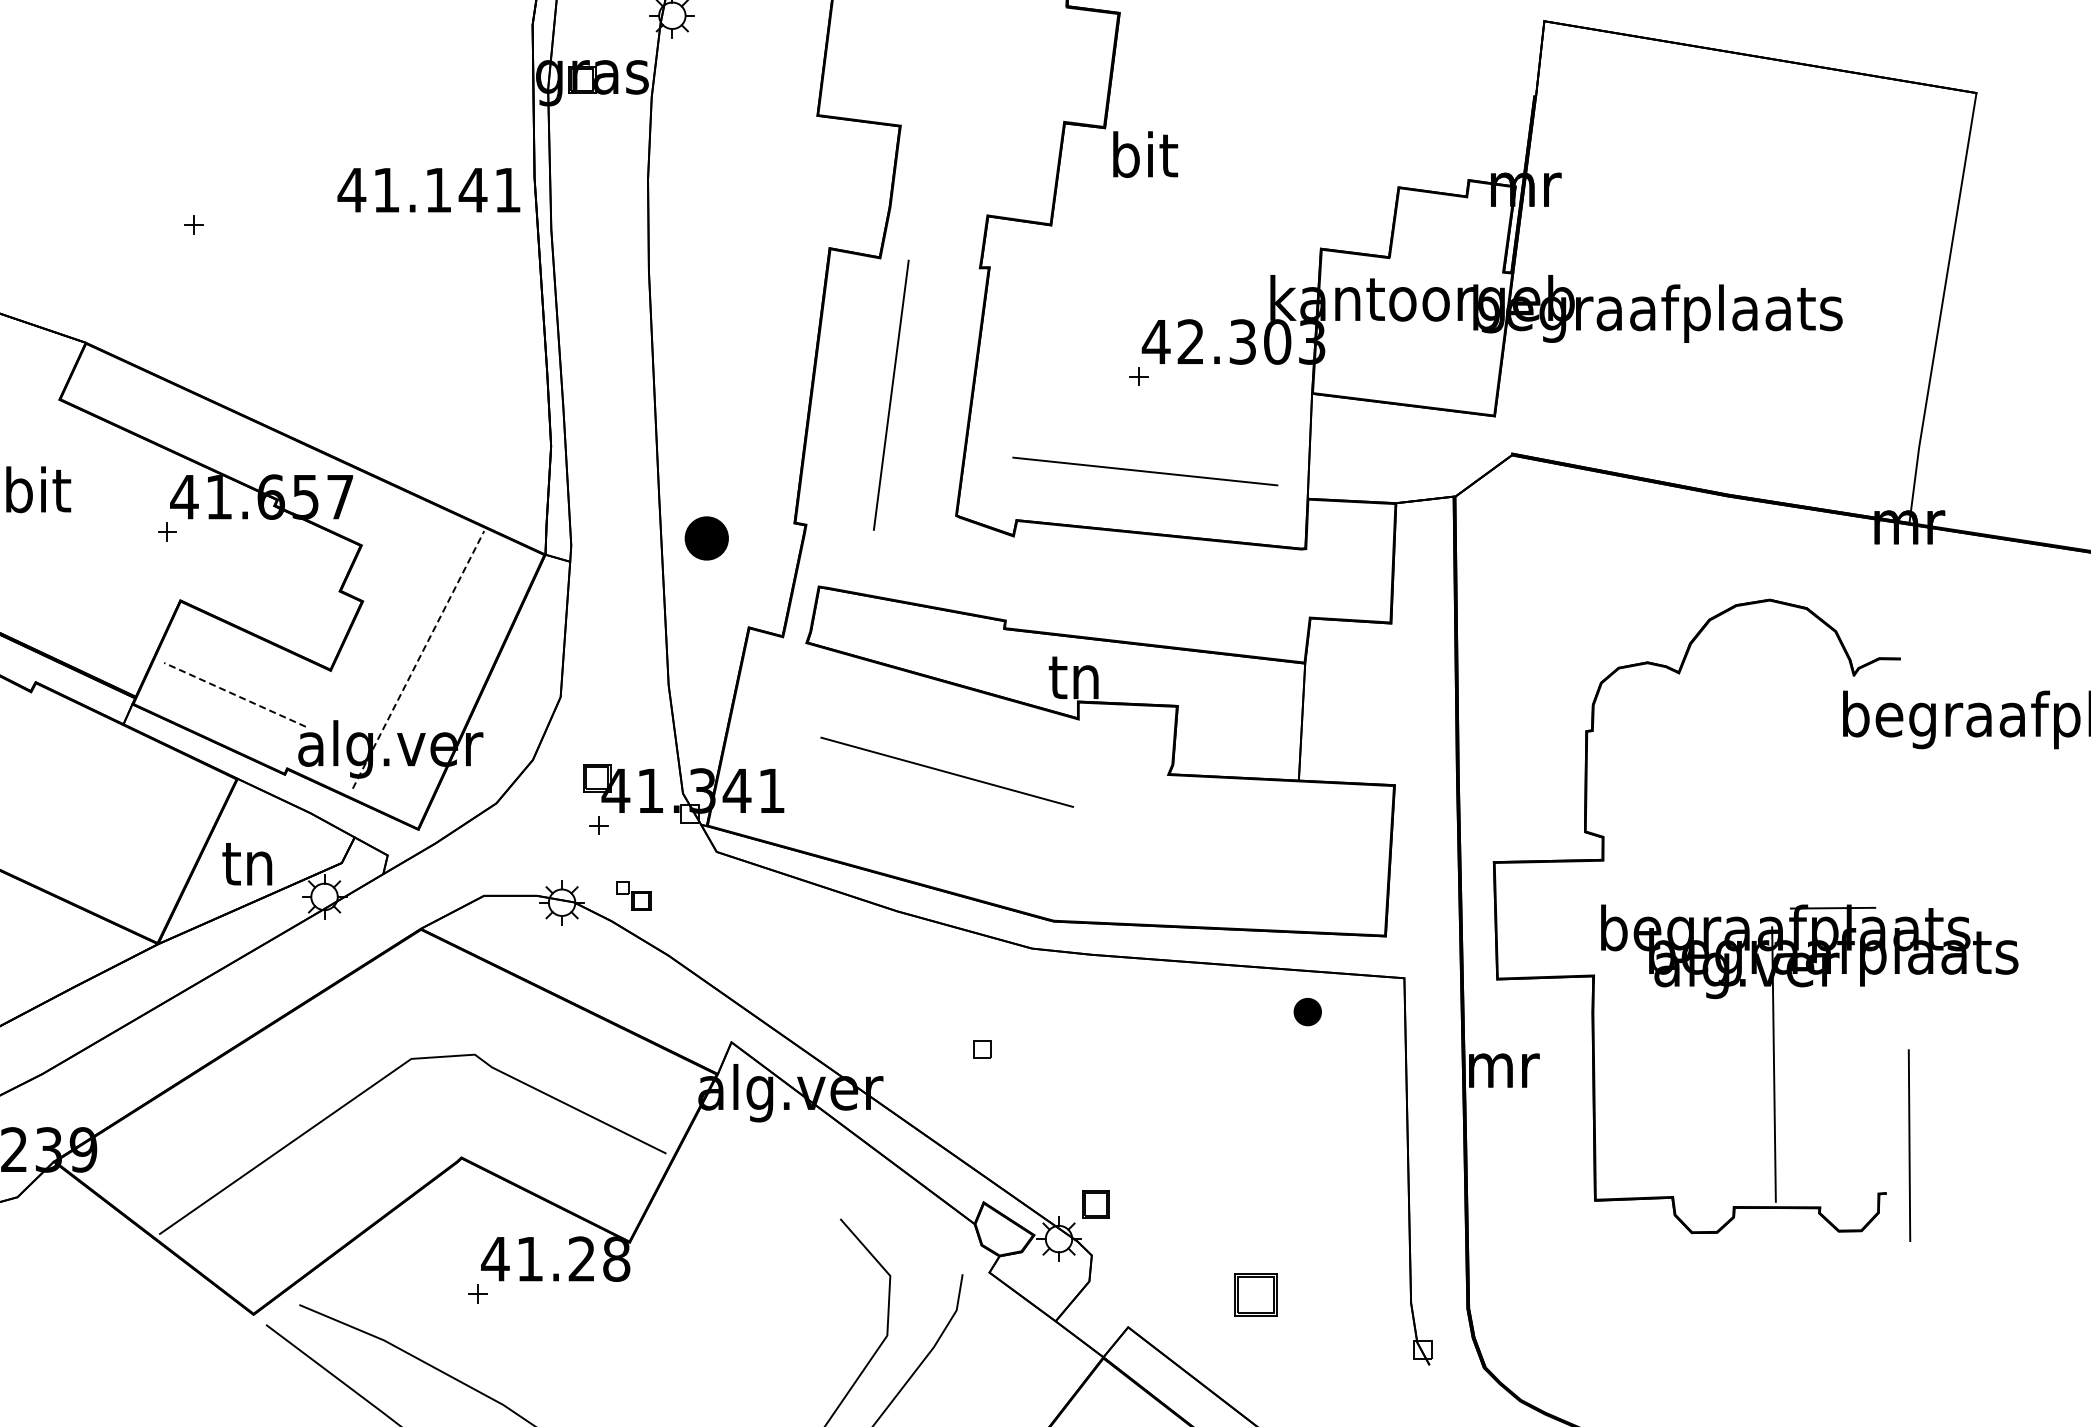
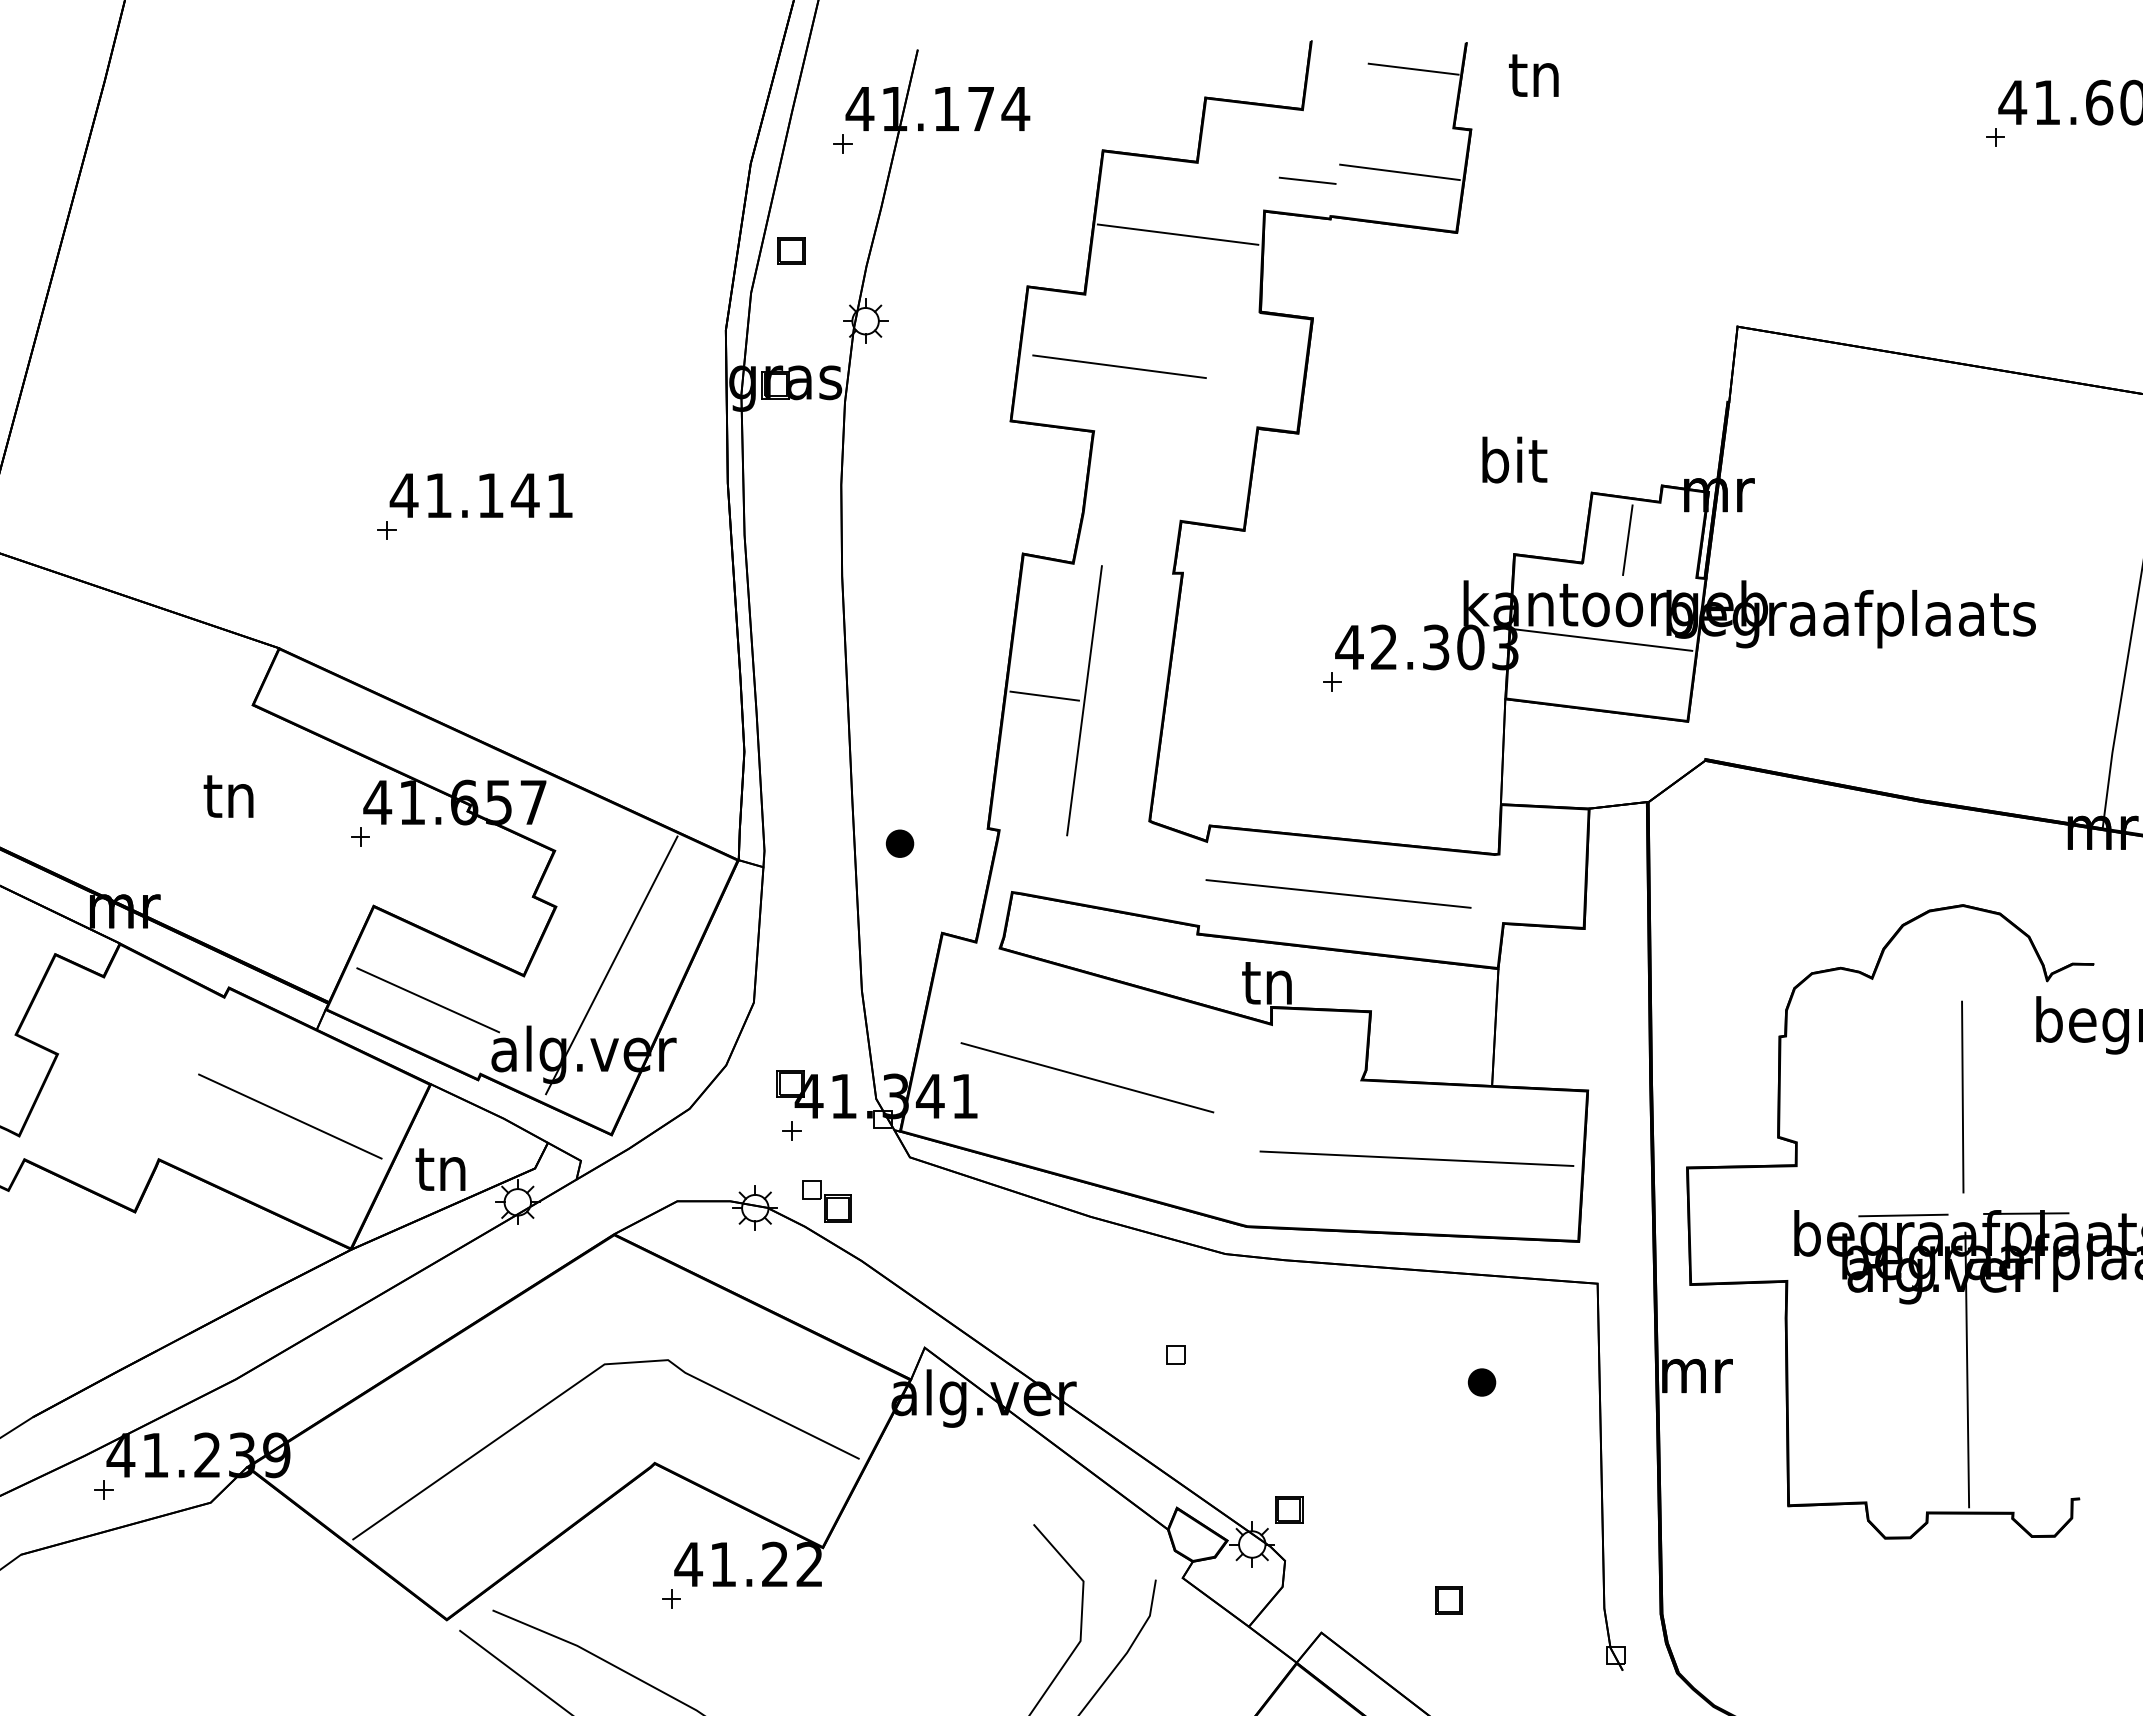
line: (926, 61) -> (1119, 366), added
text: (1145, 154) -> (1514, 459), moved
text: (428, 190) -> (480, 495), moved
line: (1434, 234) -> (1627, 539), added
line: (1409, 334) -> (1602, 639), added
line: (851, 390) -> (1044, 695), added
line: (1145, 471) -> (1338, 893), moved
text: (38, 489) -> (231, 794), bit -> tn
part: (706, 538) -> (899, 843), size x0.62
line: (418, 660) -> (611, 965), dashed -> solid
line: (235, 695) -> (428, 1000), dashed -> solid
line: (947, 772) -> (1087, 1077), moved
line: (97, 811) -> (290, 1116), added
line: (1223, 853) -> (1416, 1158), added
part: (633, 896) -> (826, 1201), size x1.43
line: (1710, 910) -> (1903, 1215), added
part: (1307, 1012) -> (1481, 1382), moved
line: (1909, 1145) -> (1962, 1096), moved
text: (616, 1259) -> (809, 1564), 41.28 -> 41.22
part: (1255, 1295) -> (1448, 1600), size x0.62

